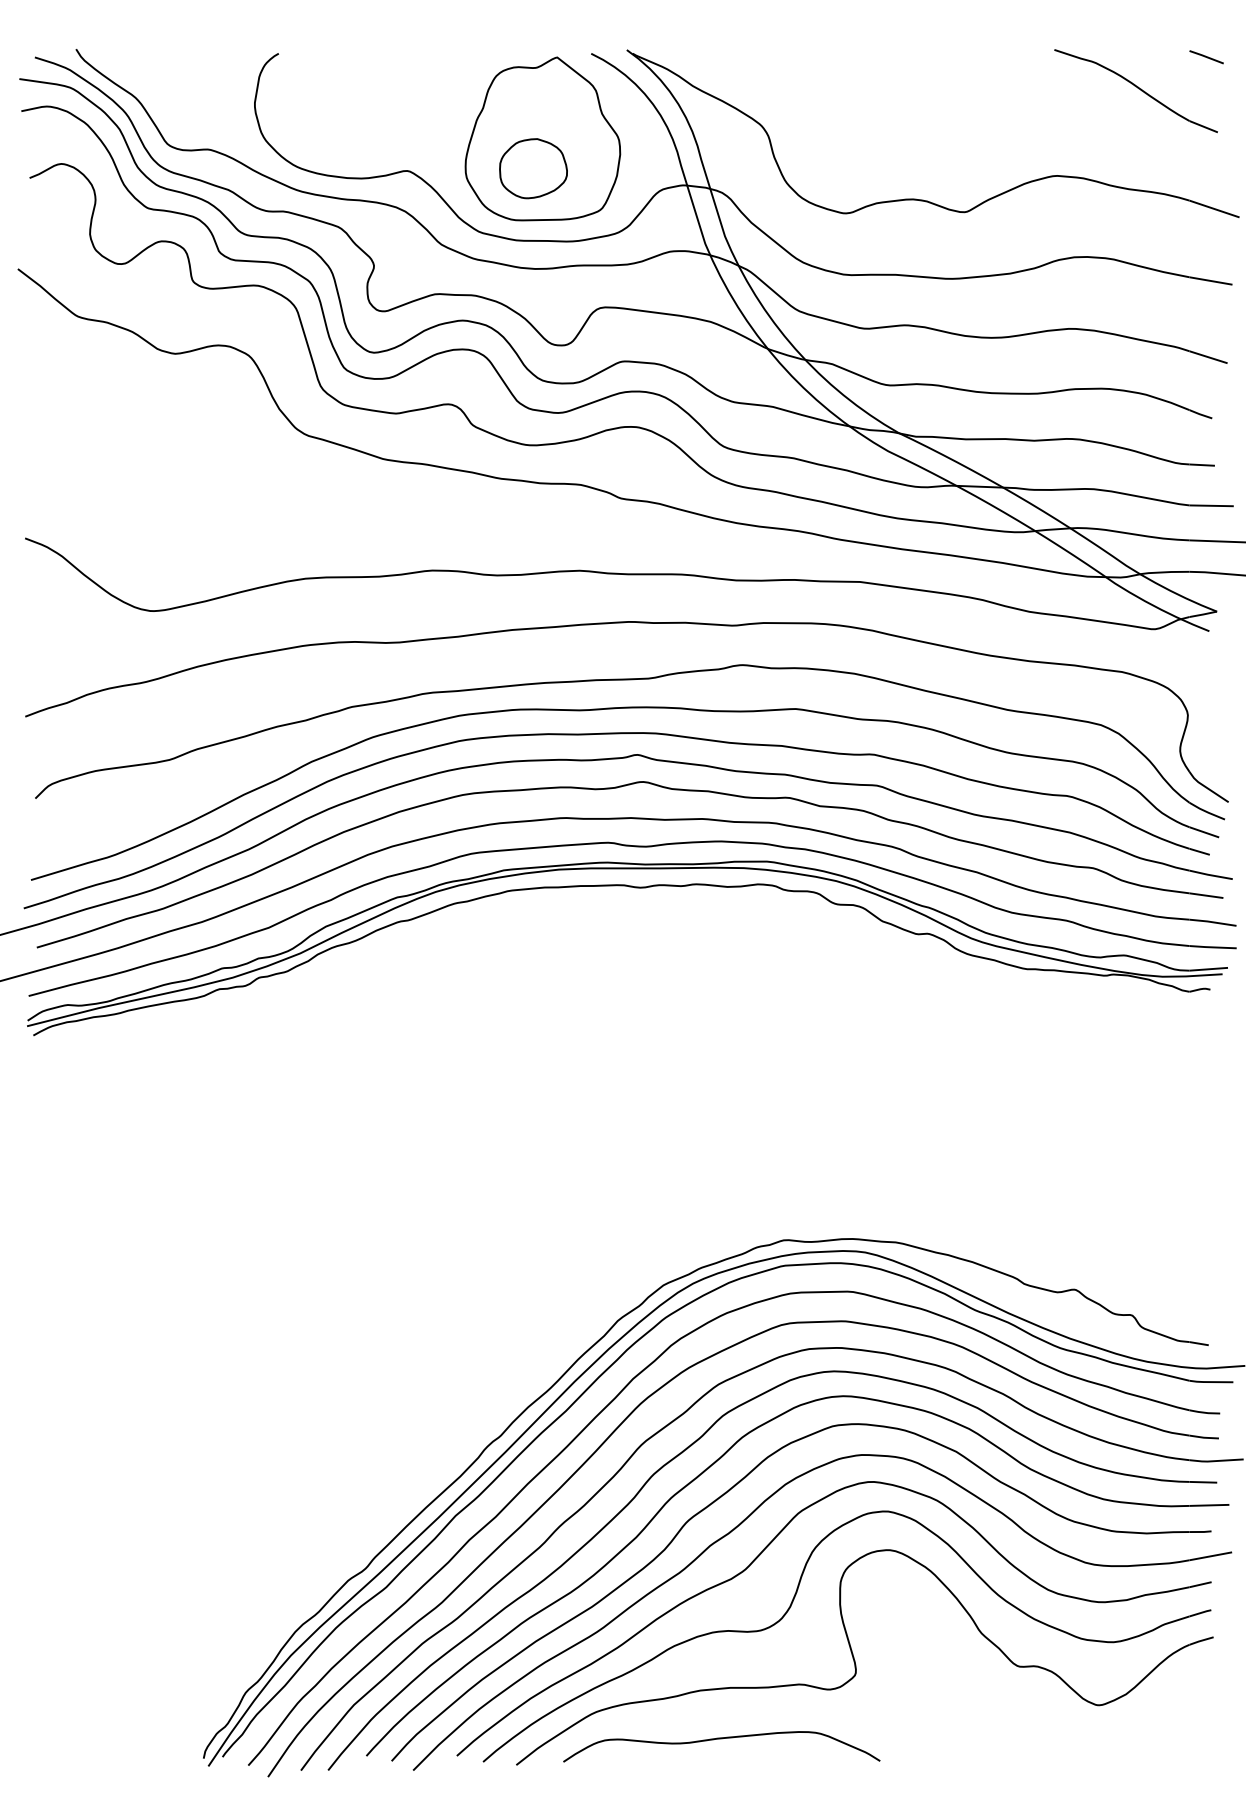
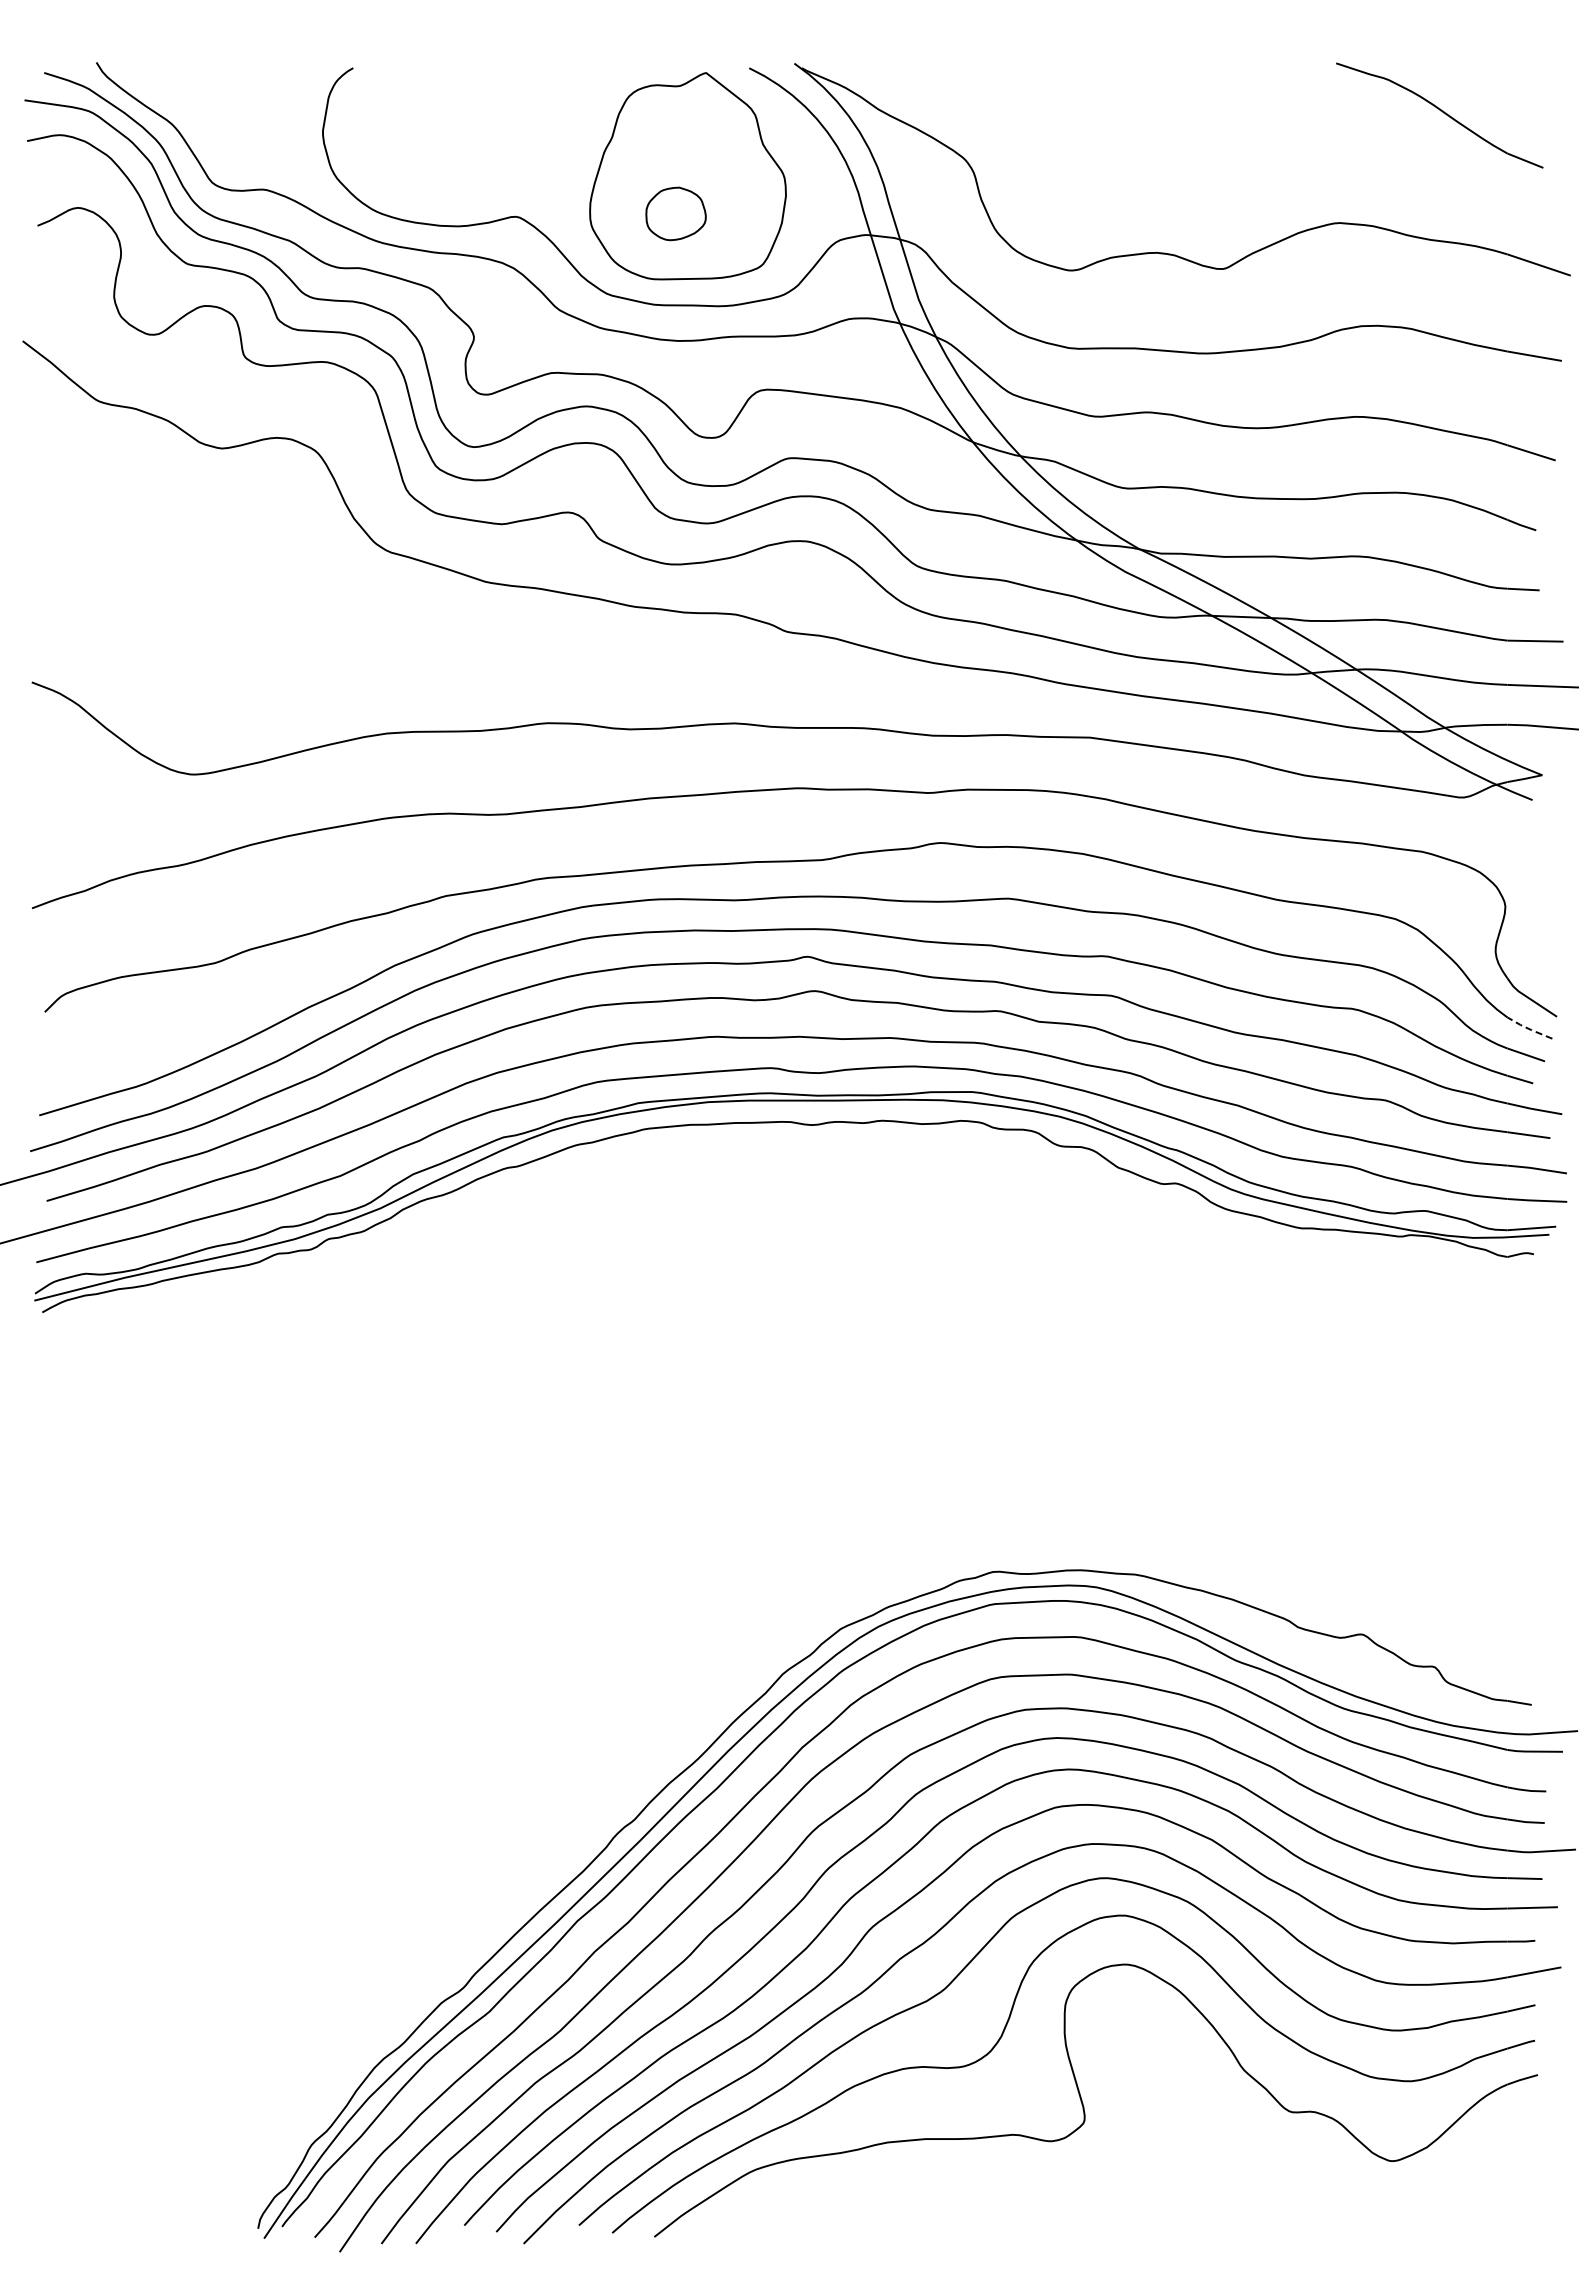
line: (1206, 57) -> (1528, 72), removed
part: (533, 168) -> (675, 213), size x0.7
line: (1206, 811) -> (1528, 1028), solid -> dashed
curve: (720, 1739) -> (912, 2204), removed

